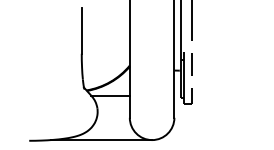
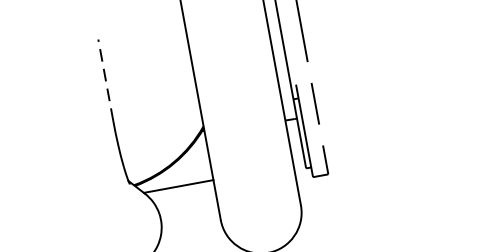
line: (81, 31) -> (105, 80), solid -> dashed

